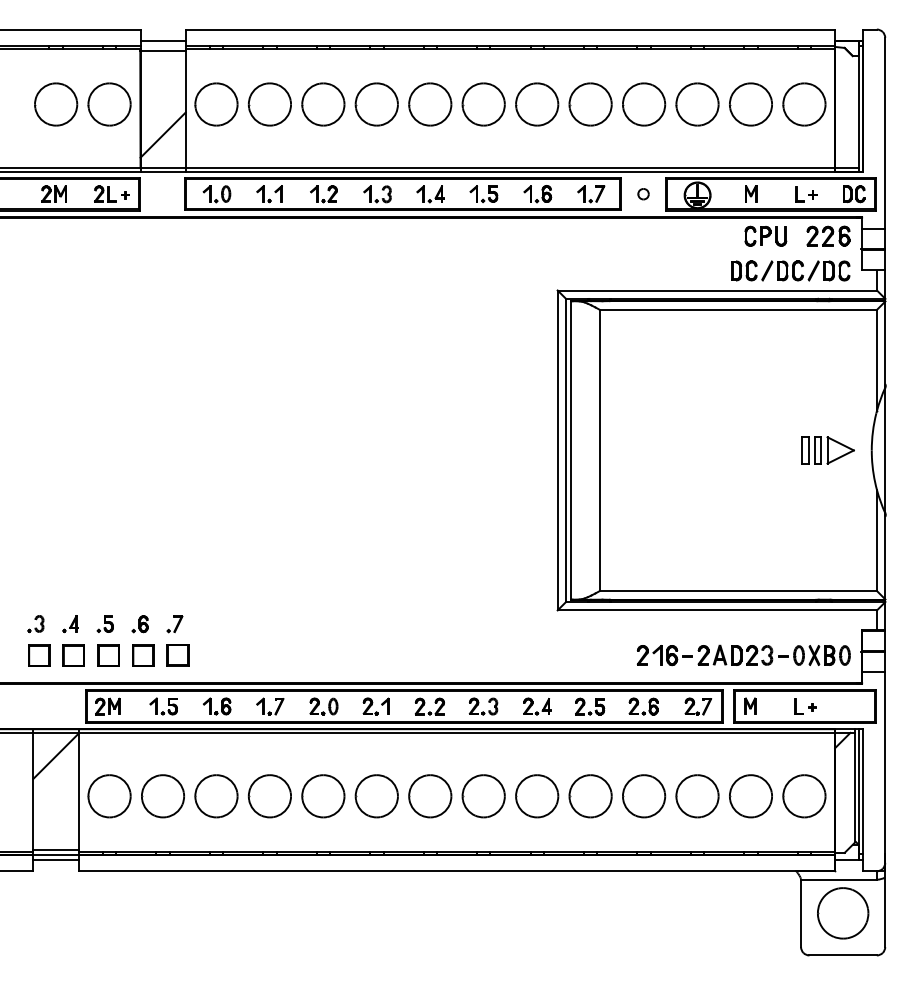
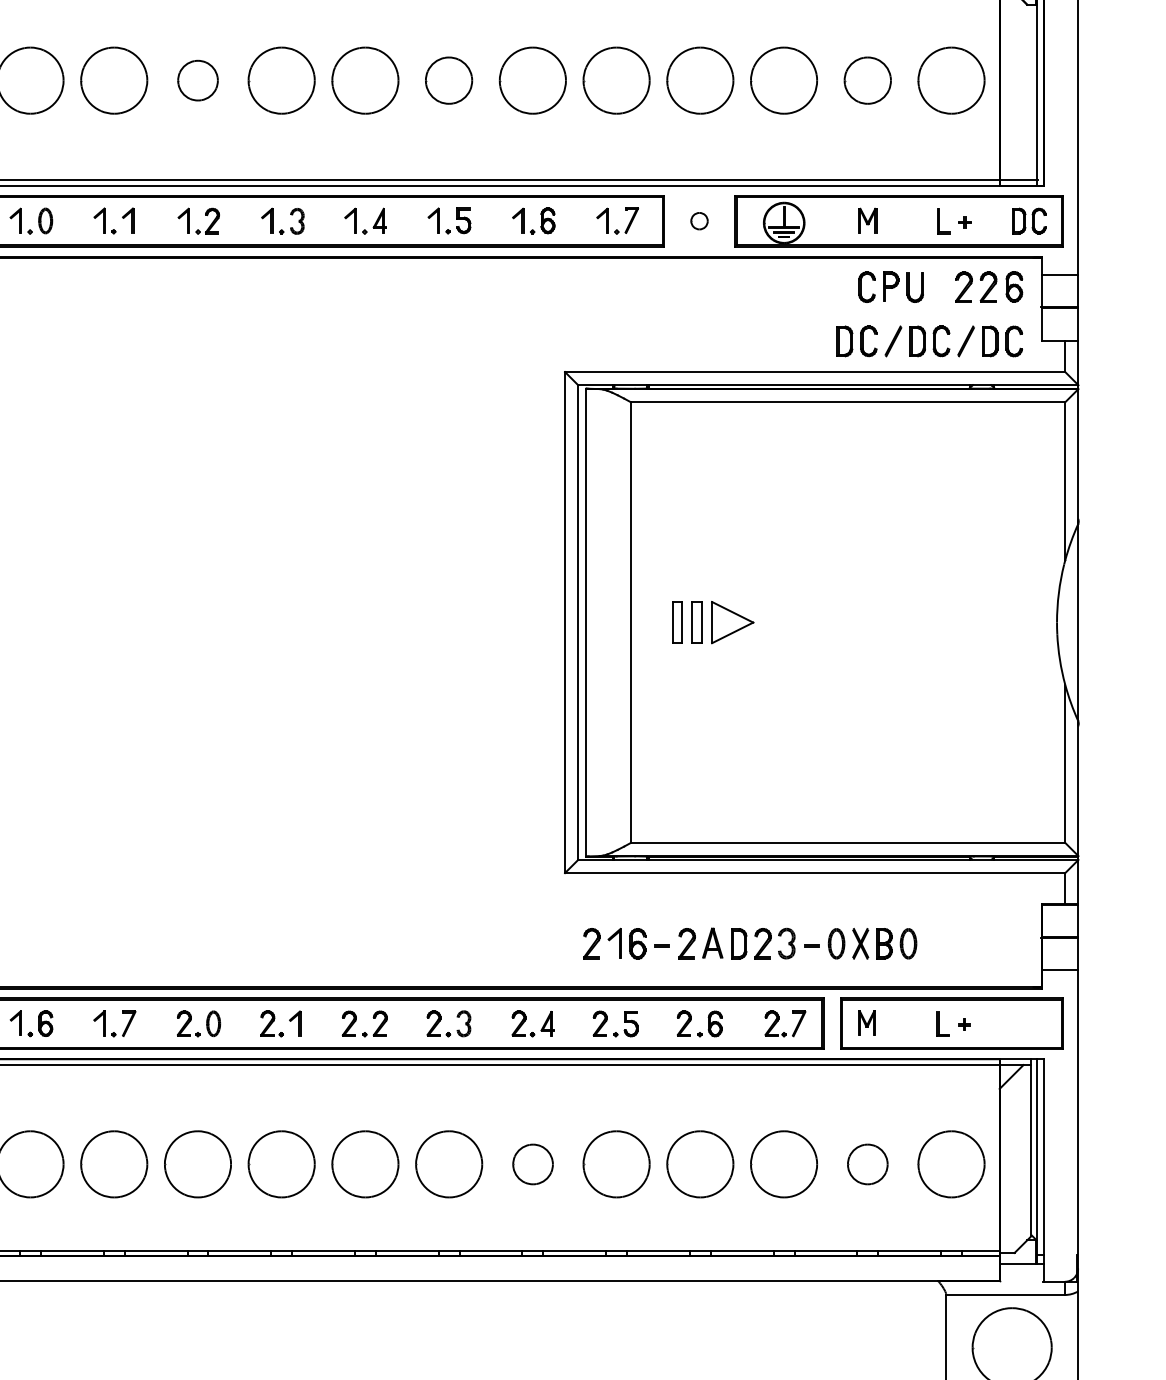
part: (323, 104) -> (198, 80), size x0.6
part: (483, 104) -> (448, 80), size x0.7
part: (750, 104) -> (867, 80), size x0.7
part: (827, 450) -> (711, 622), moved
part: (743, 655) -> (749, 943), moved
part: (537, 796) -> (533, 1164), size x0.6
part: (750, 796) -> (867, 1164), size x0.6

